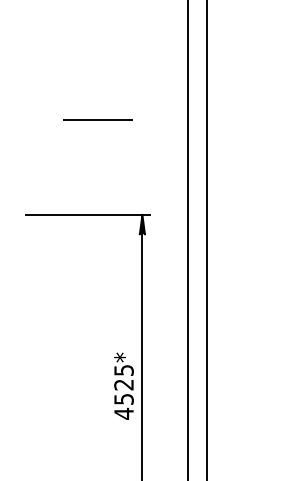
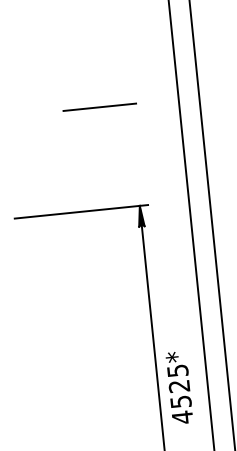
line: (97, 119) -> (99, 106), moved
text: (123, 385) -> (178, 387), moved

